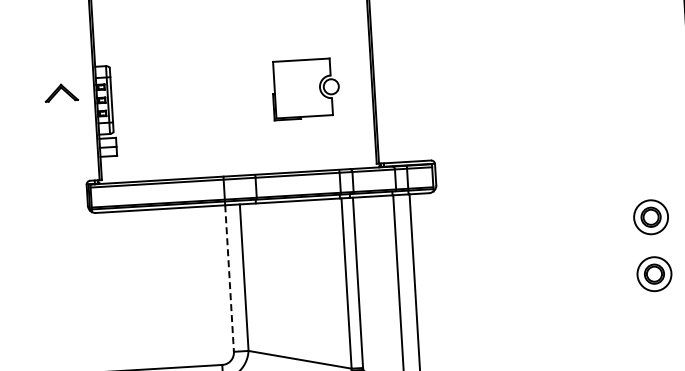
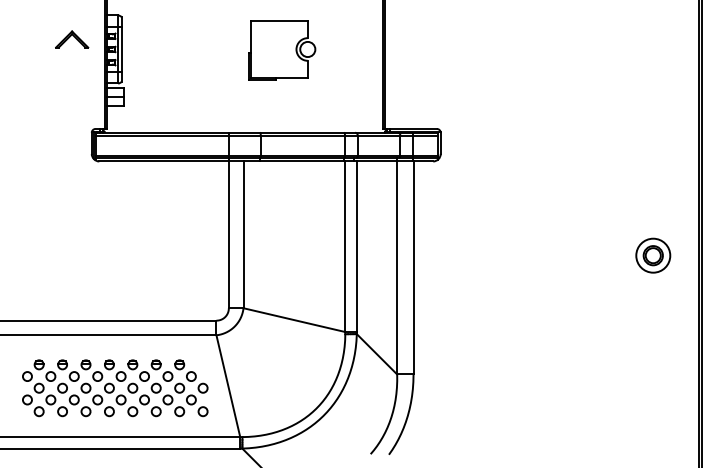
part: (306, 89) -> (282, 50), moved
part: (651, 217) -> (653, 198), removed
line: (229, 279) -> (228, 235), dashed -> solid

